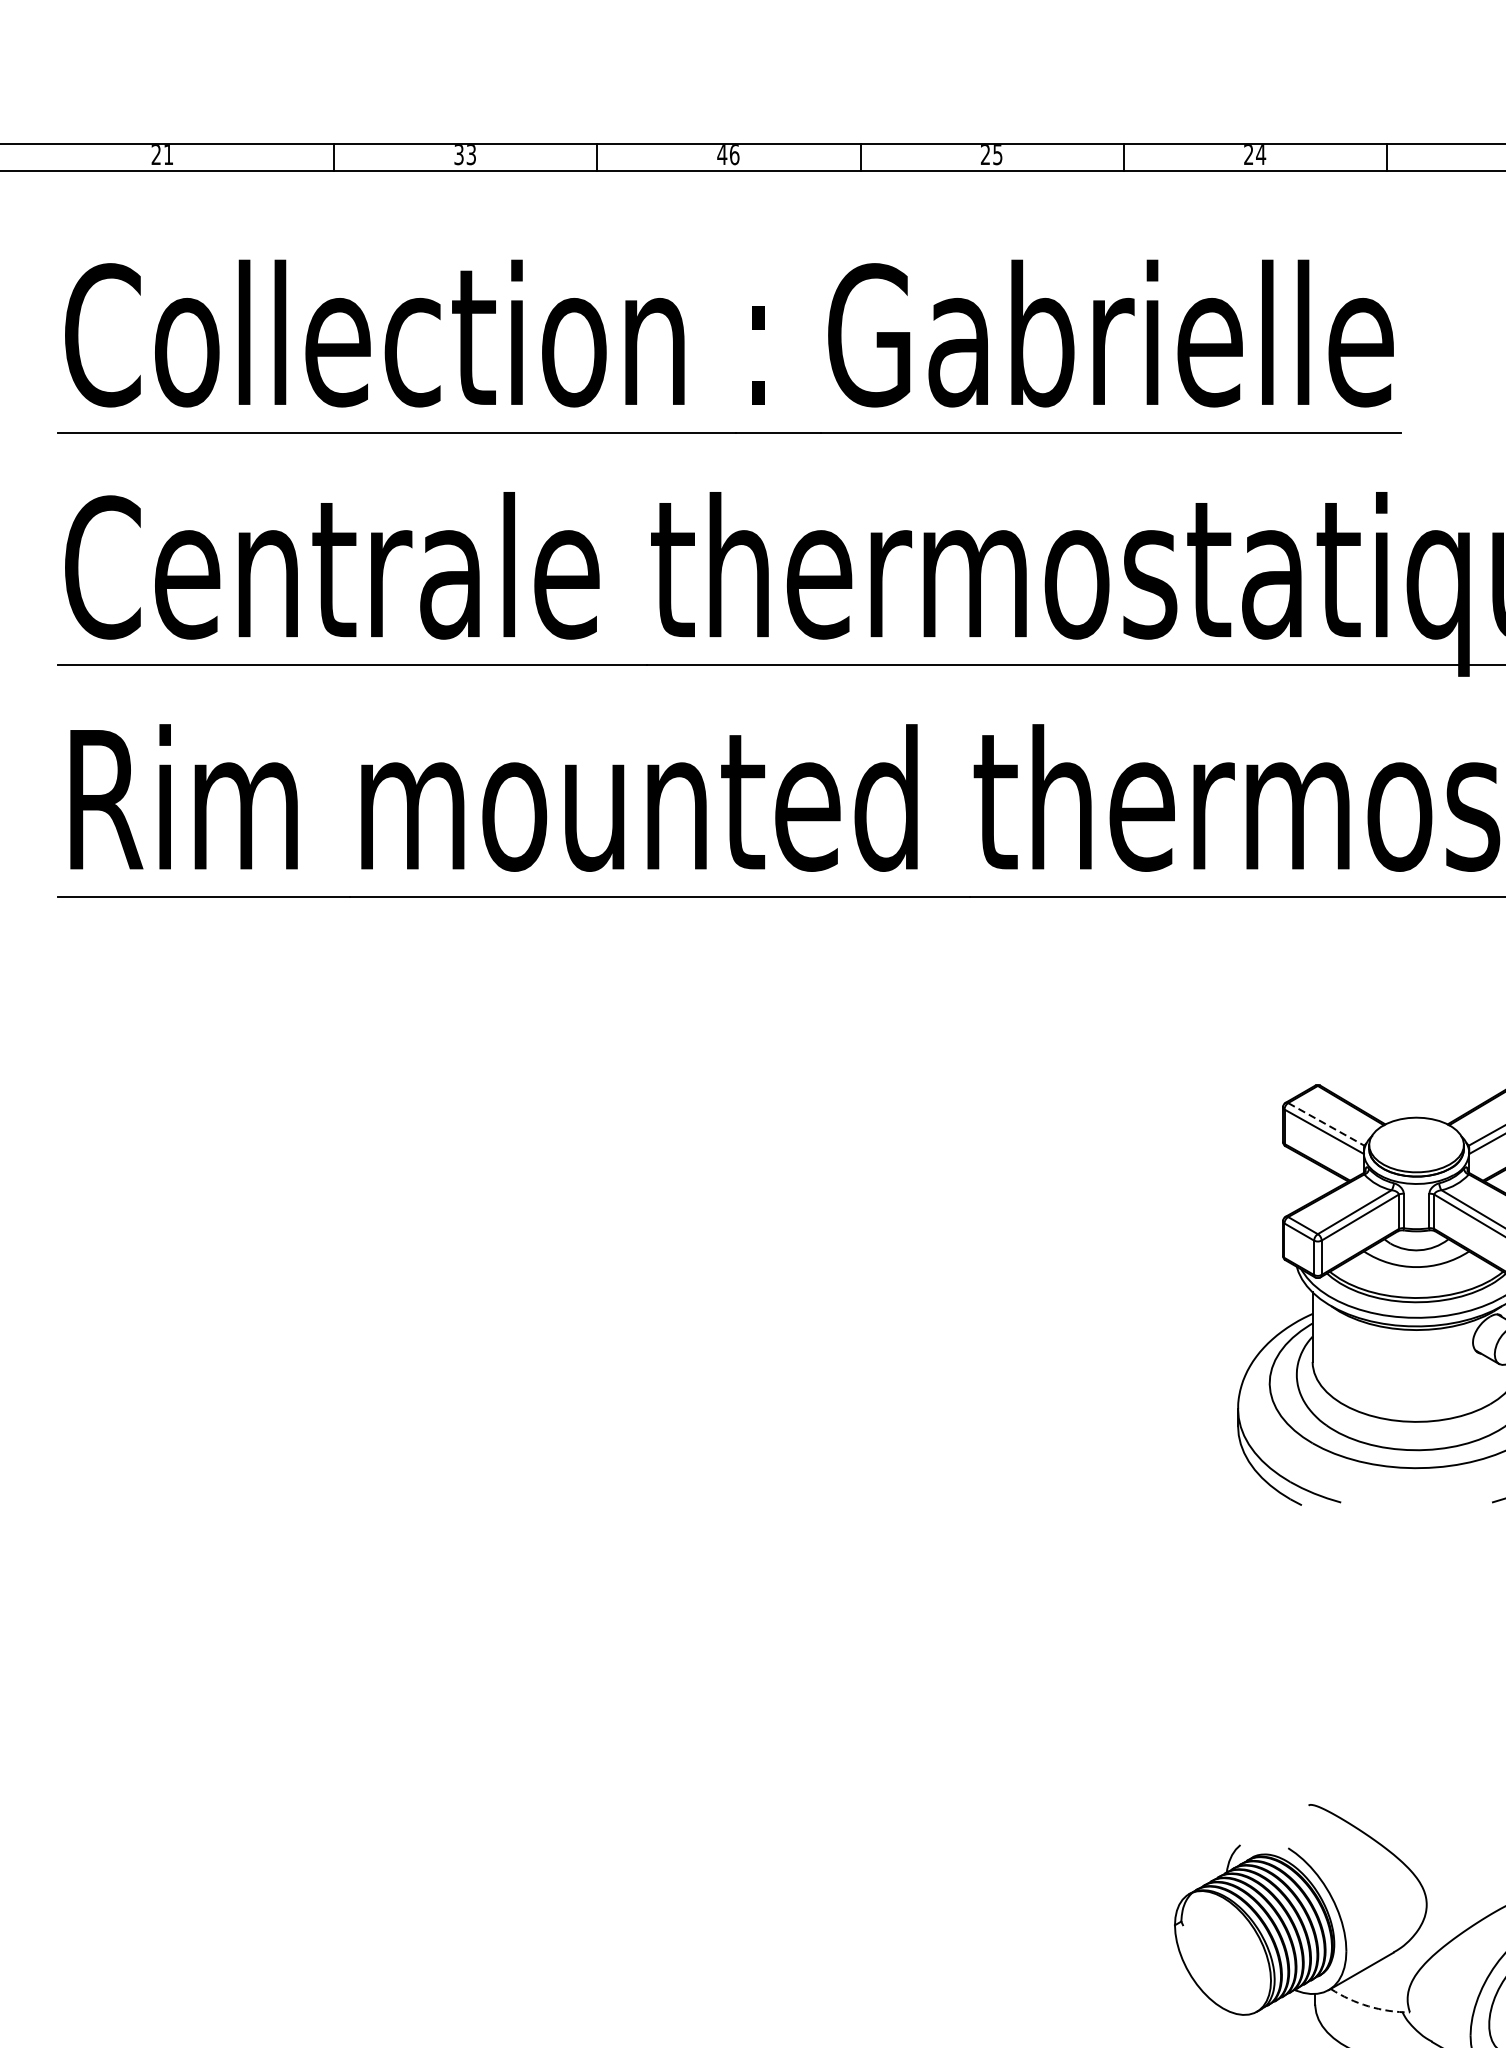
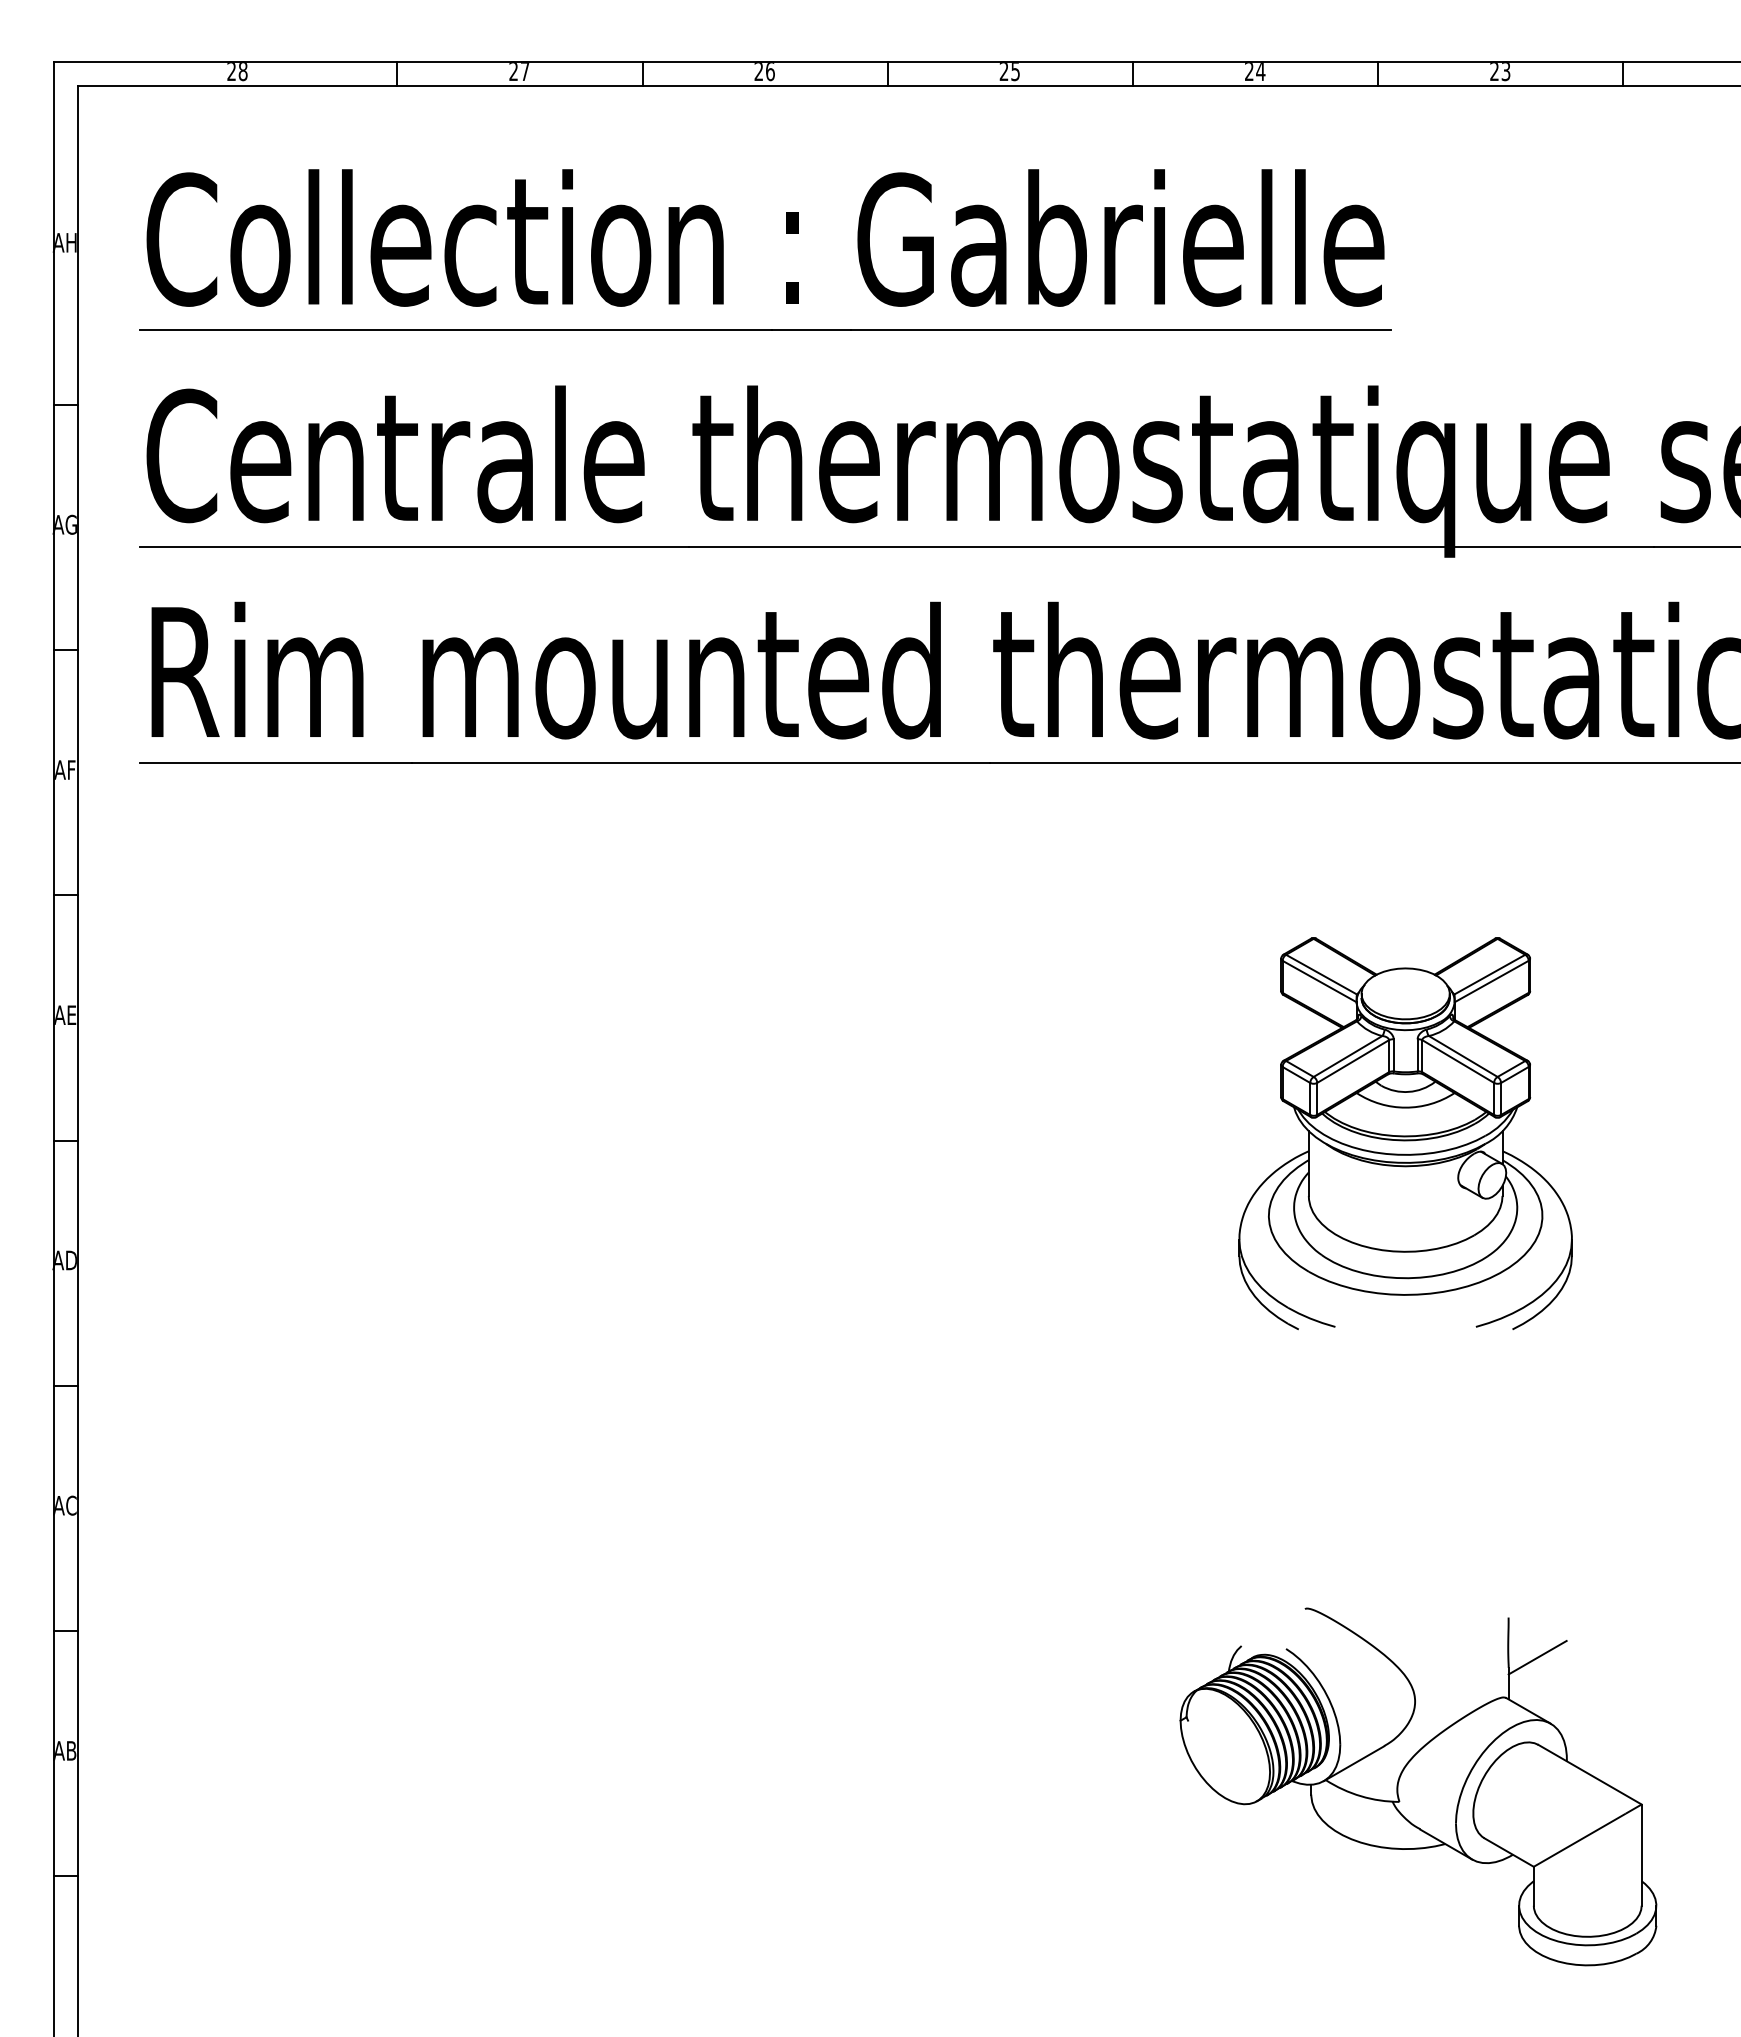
text: (721, 154) -> (758, 71), 46 -> 26
text: (167, 155) -> (242, 72), 21 -> 28
text: (465, 155) -> (519, 72), 33 -> 27
line: (1326, 1124) -> (1321, 974), dashed -> solid
arc: (1369, 2006) -> (1361, 1796), dashed -> solid

